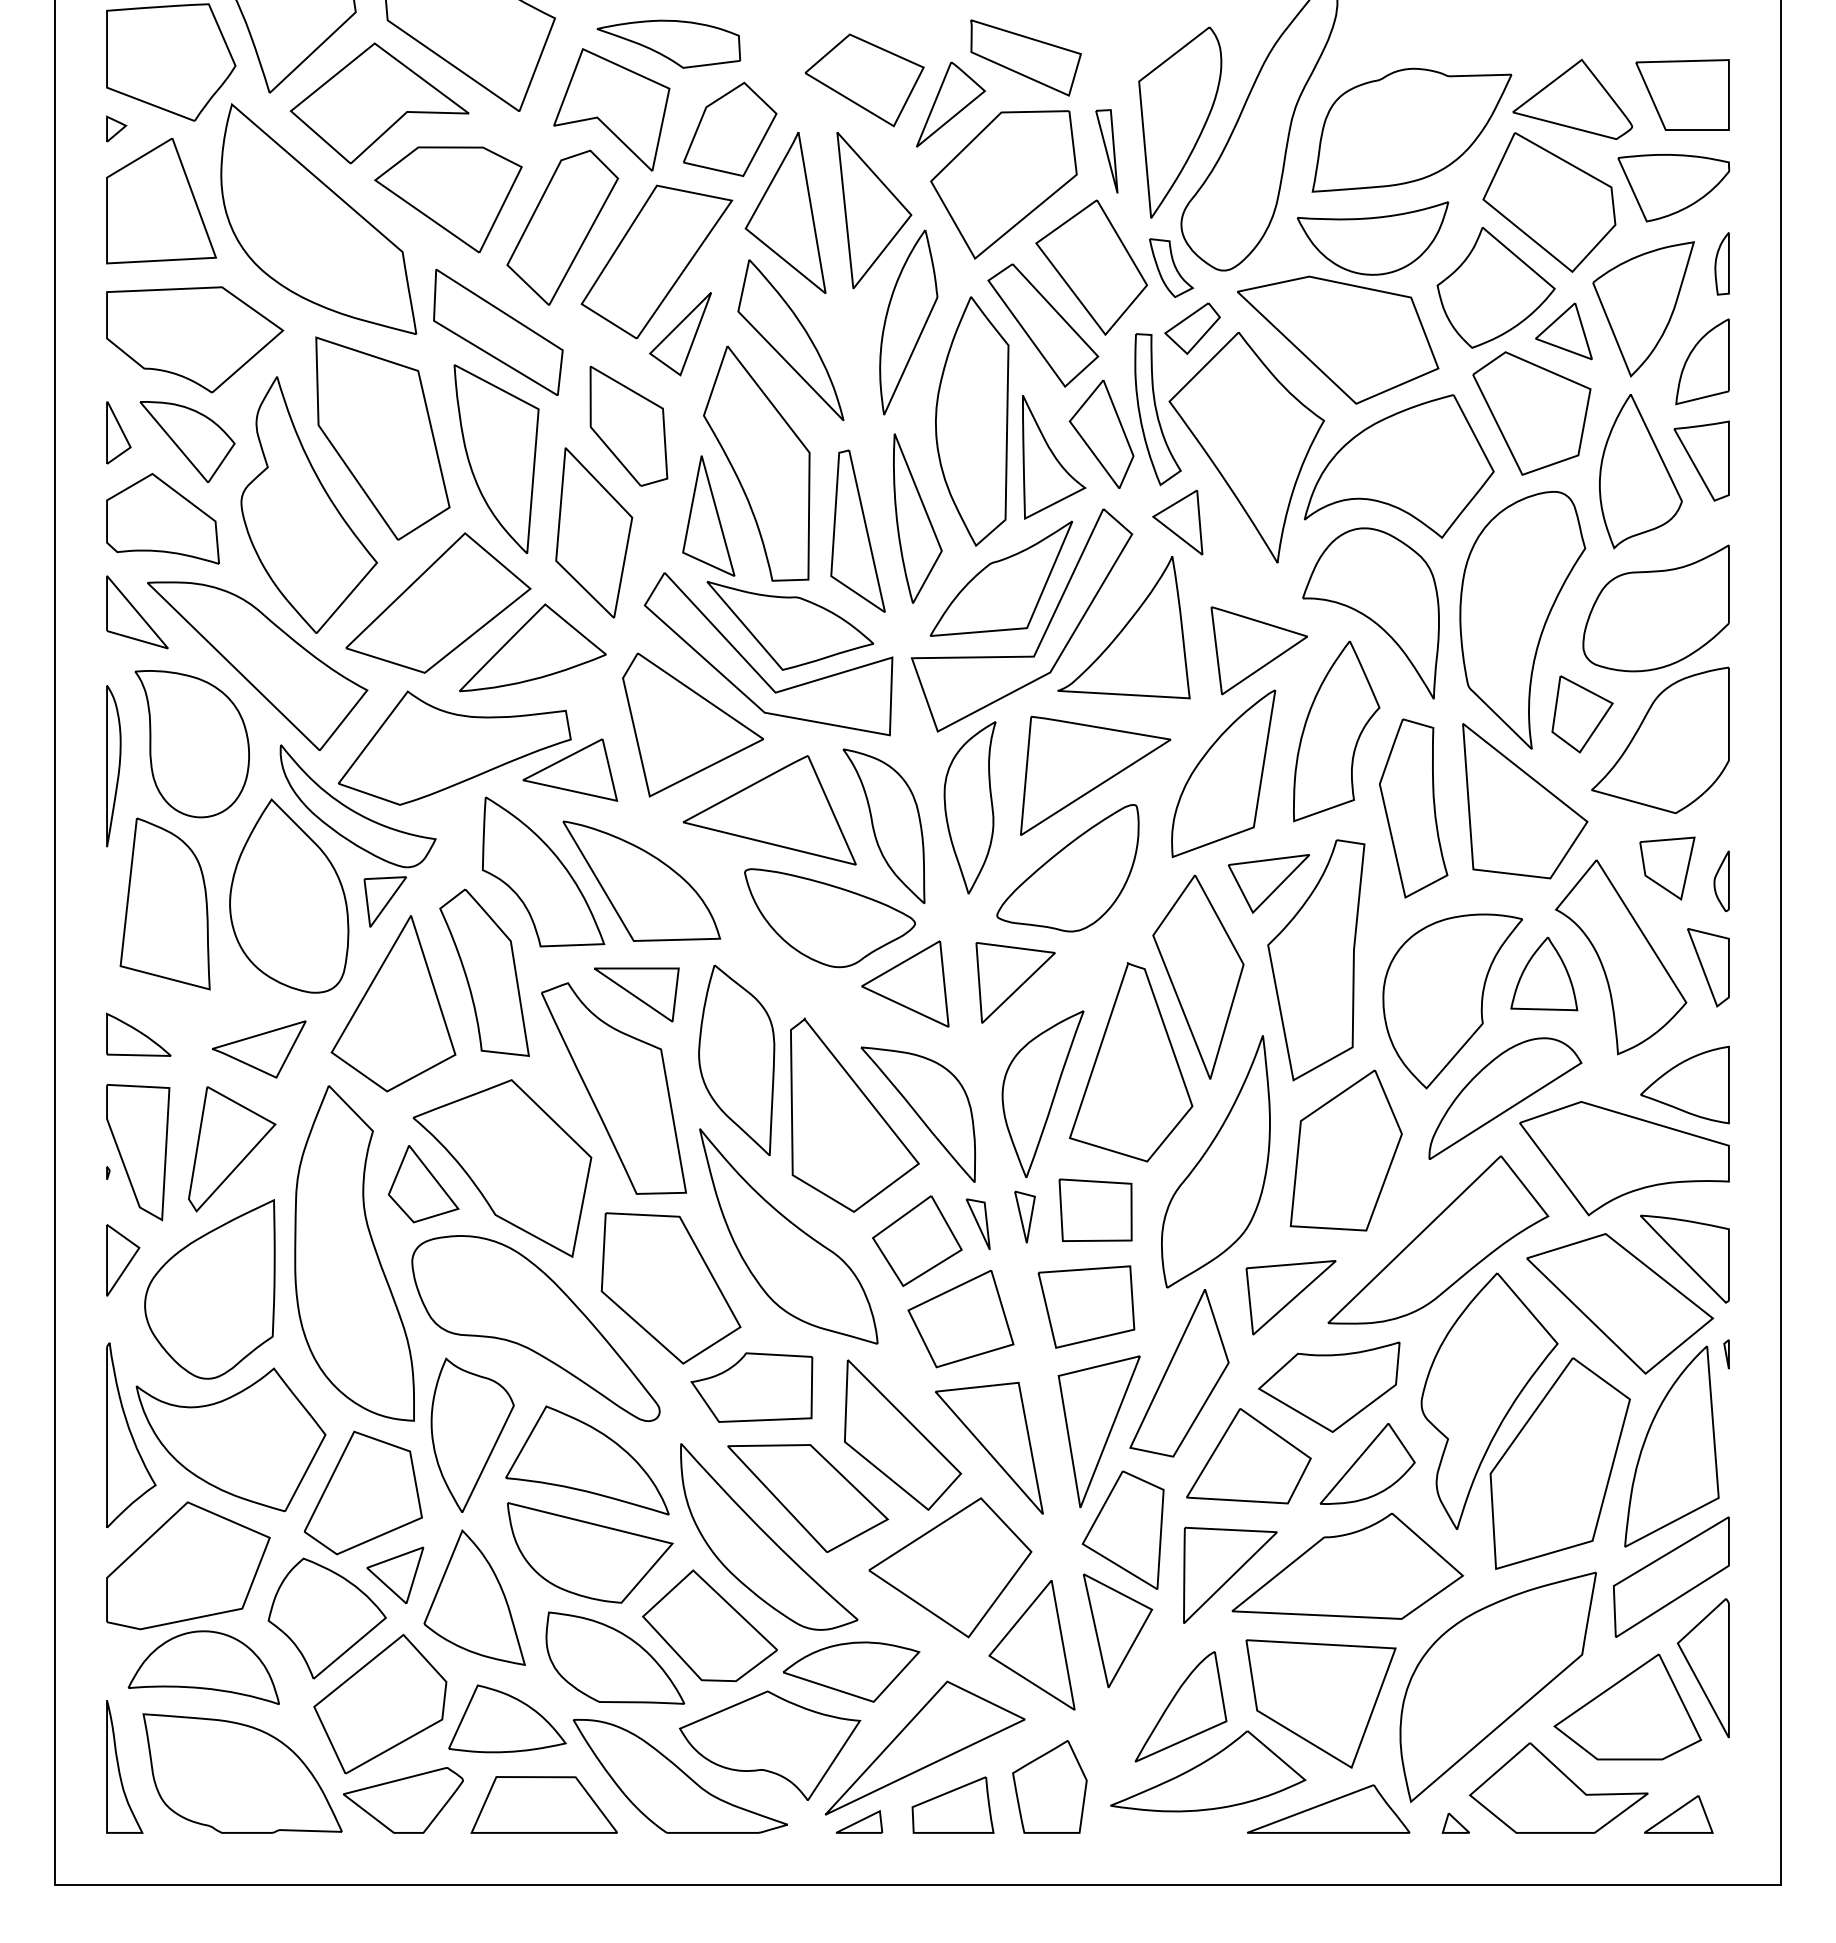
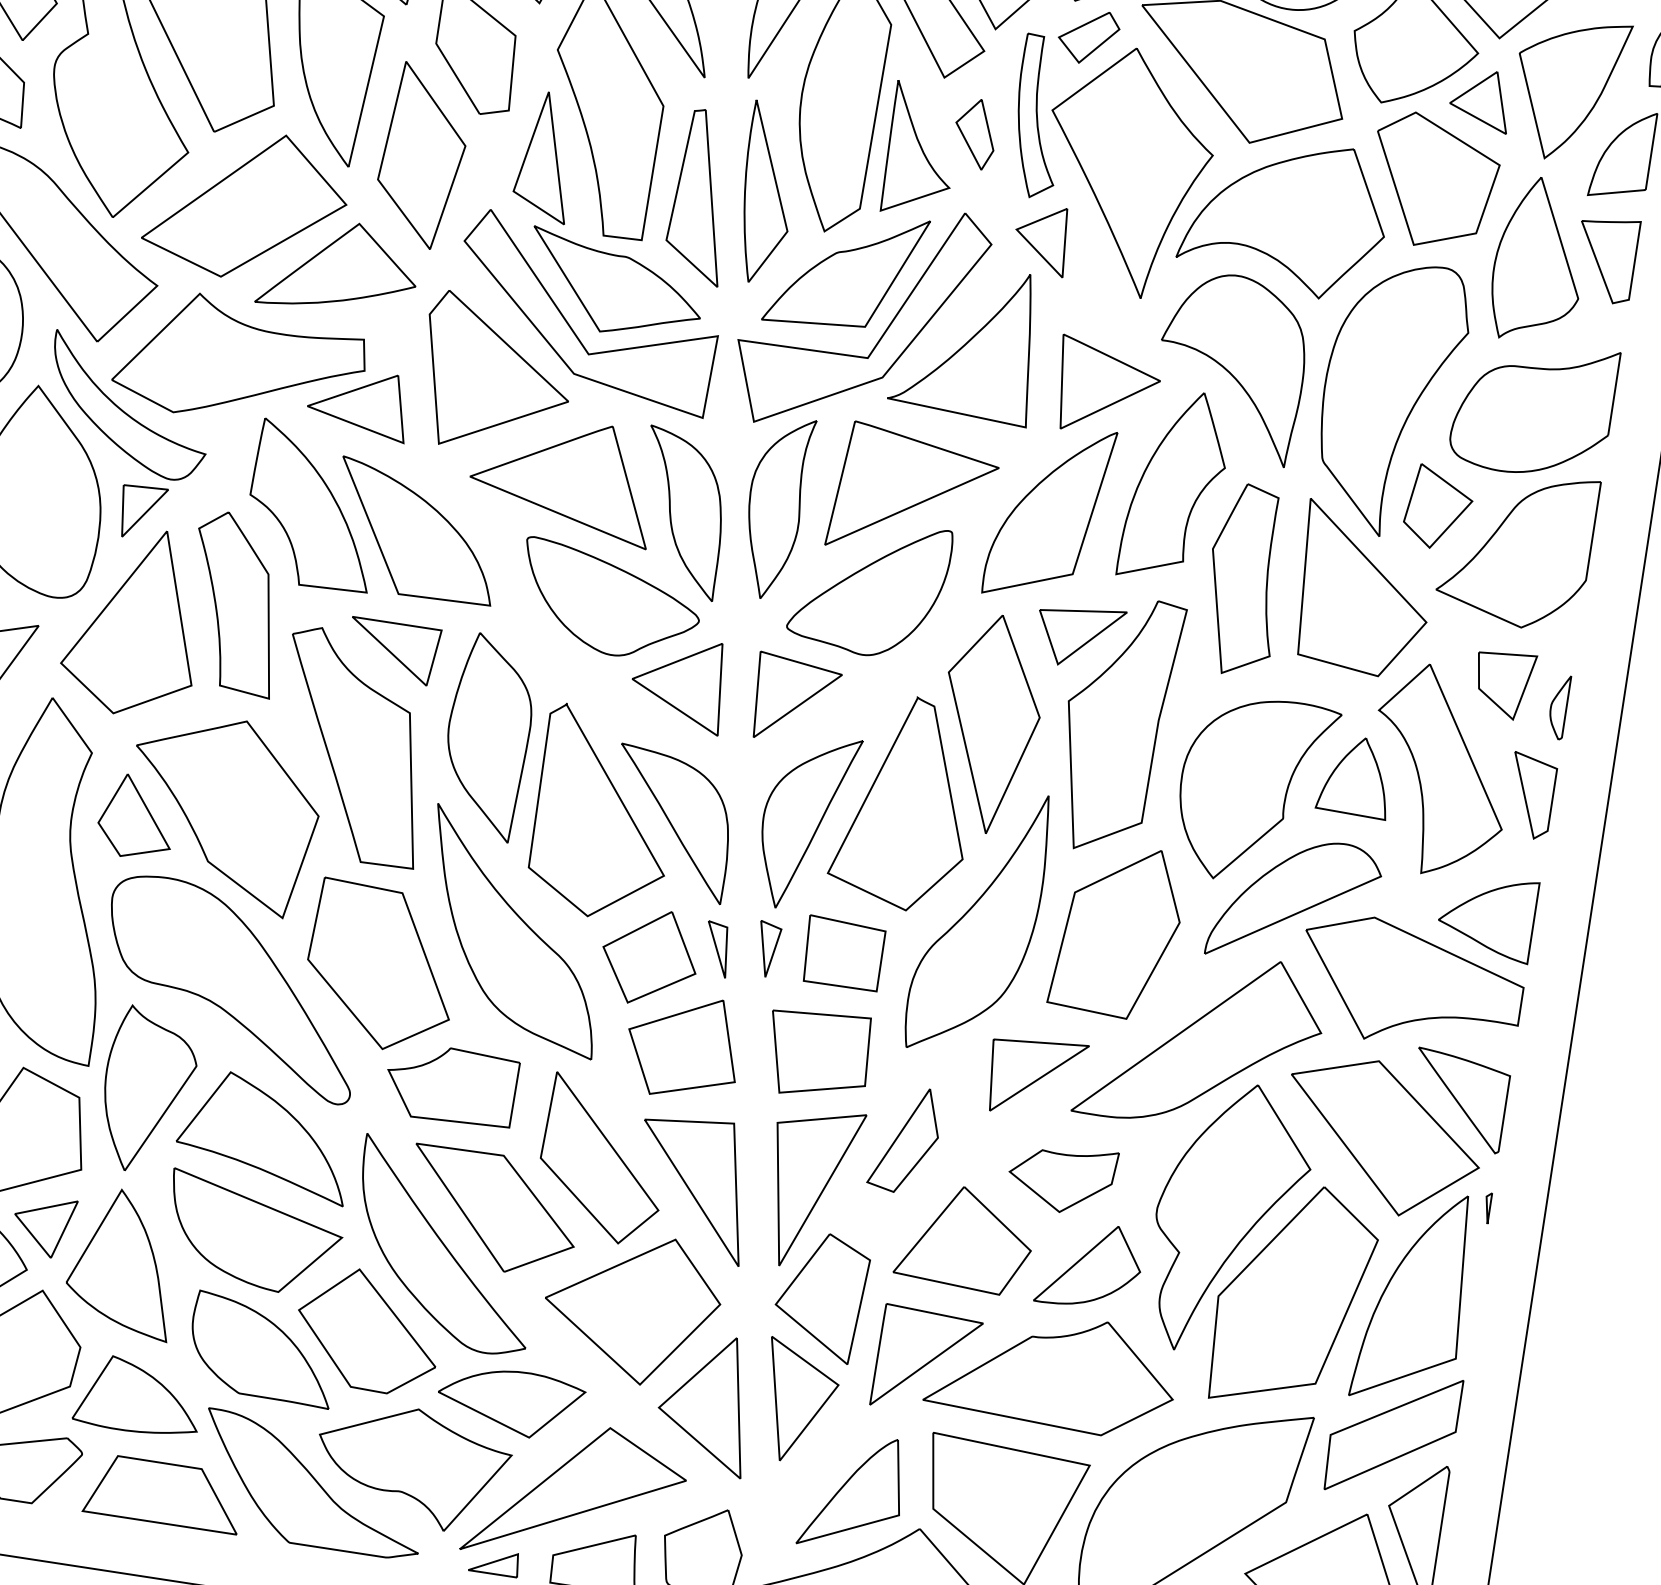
part: (1101, 433) -> (975, 133), size x0.6
part: (1179, 1373) -> (905, 1139), size x0.6
part: (1329, 1386) -> (1062, 1177), size x0.7

